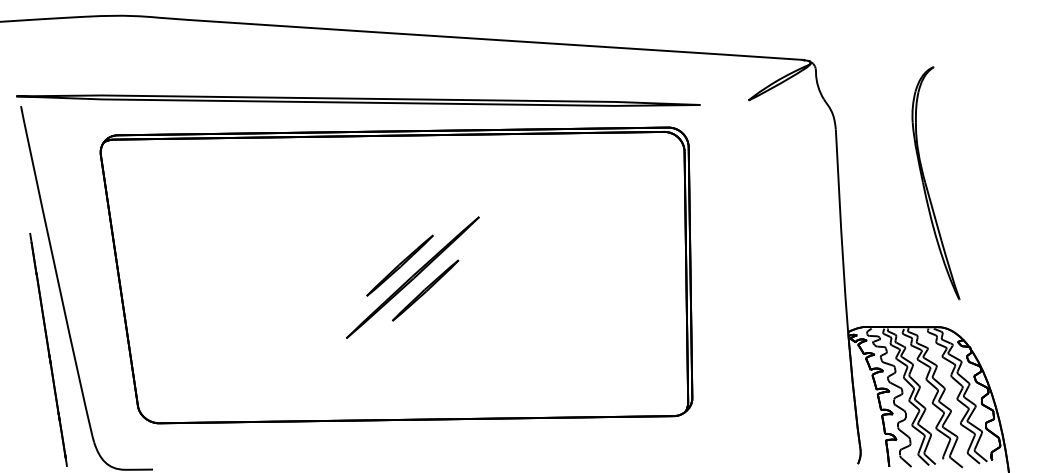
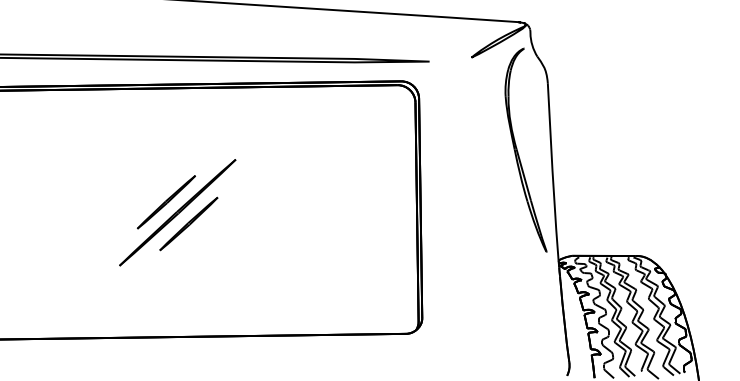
part: (927, 186) -> (518, 153), moved

